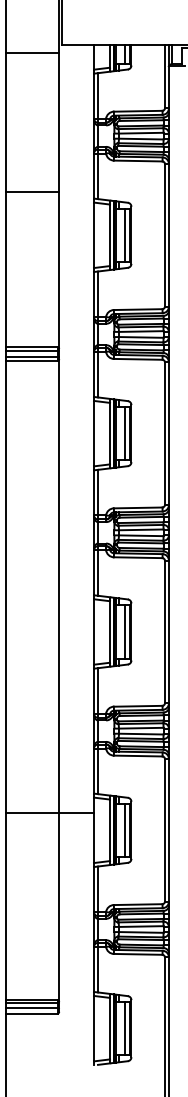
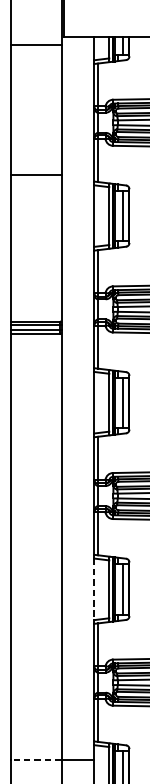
line: (93, 631) -> (93, 588), solid -> dashed
line: (32, 812) -> (36, 759), solid -> dashed

